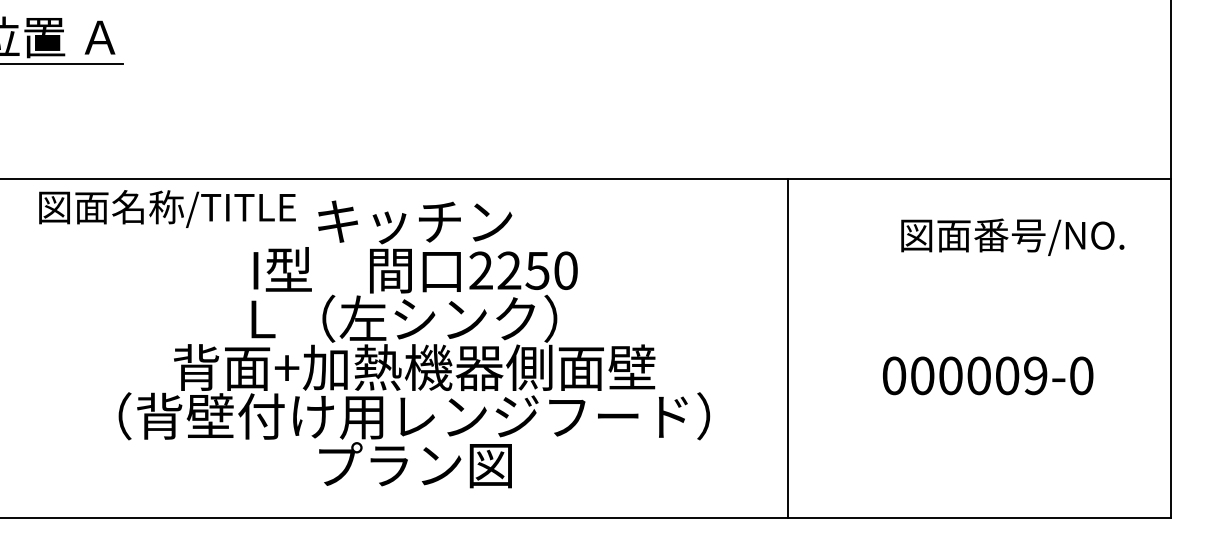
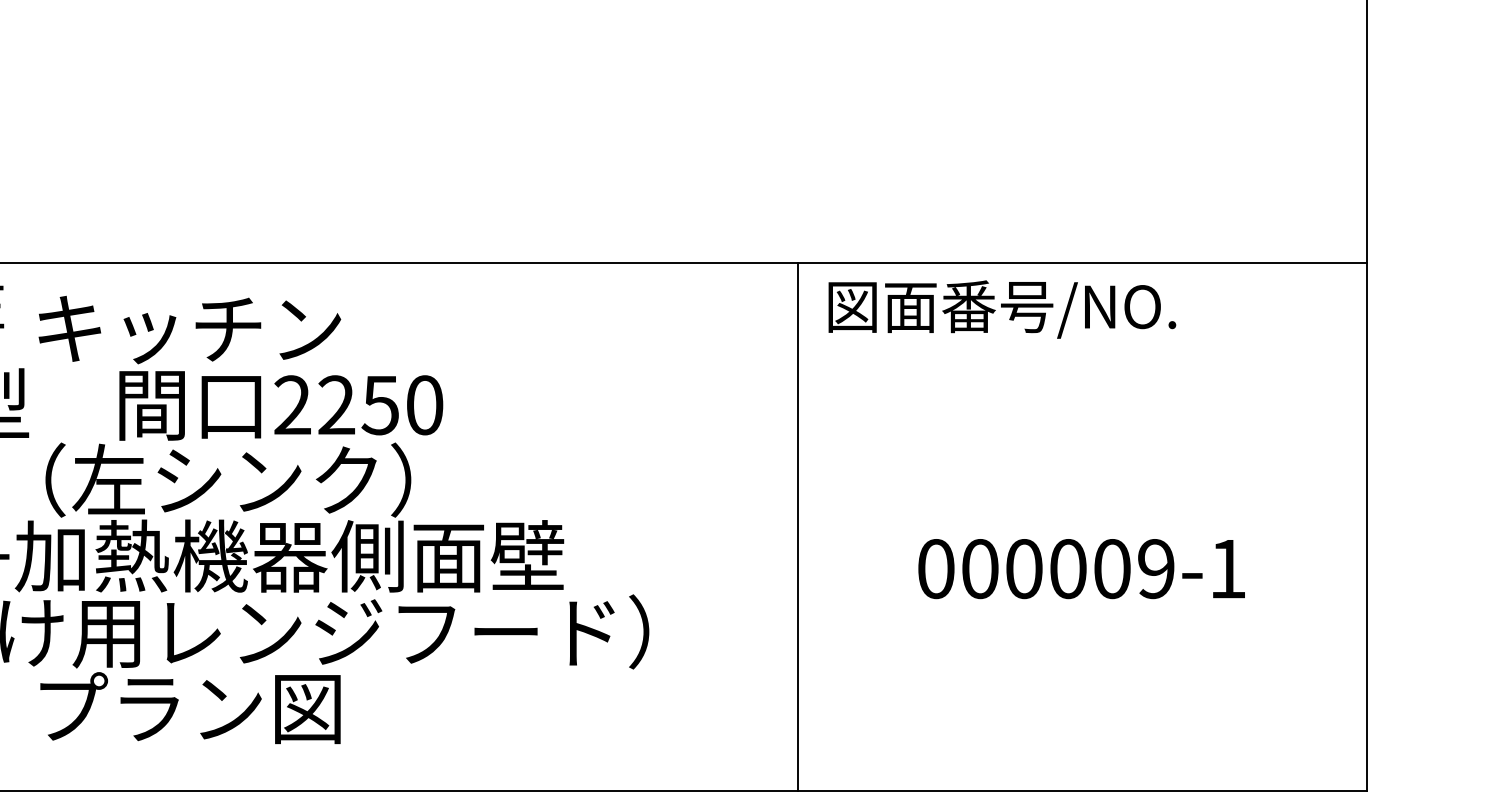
text: (1012, 236) -> (1001, 308), moved
line: (787, 348) -> (797, 526), moved
text: (1081, 375) -> (1227, 568), 000009-0 -> 000009-1

